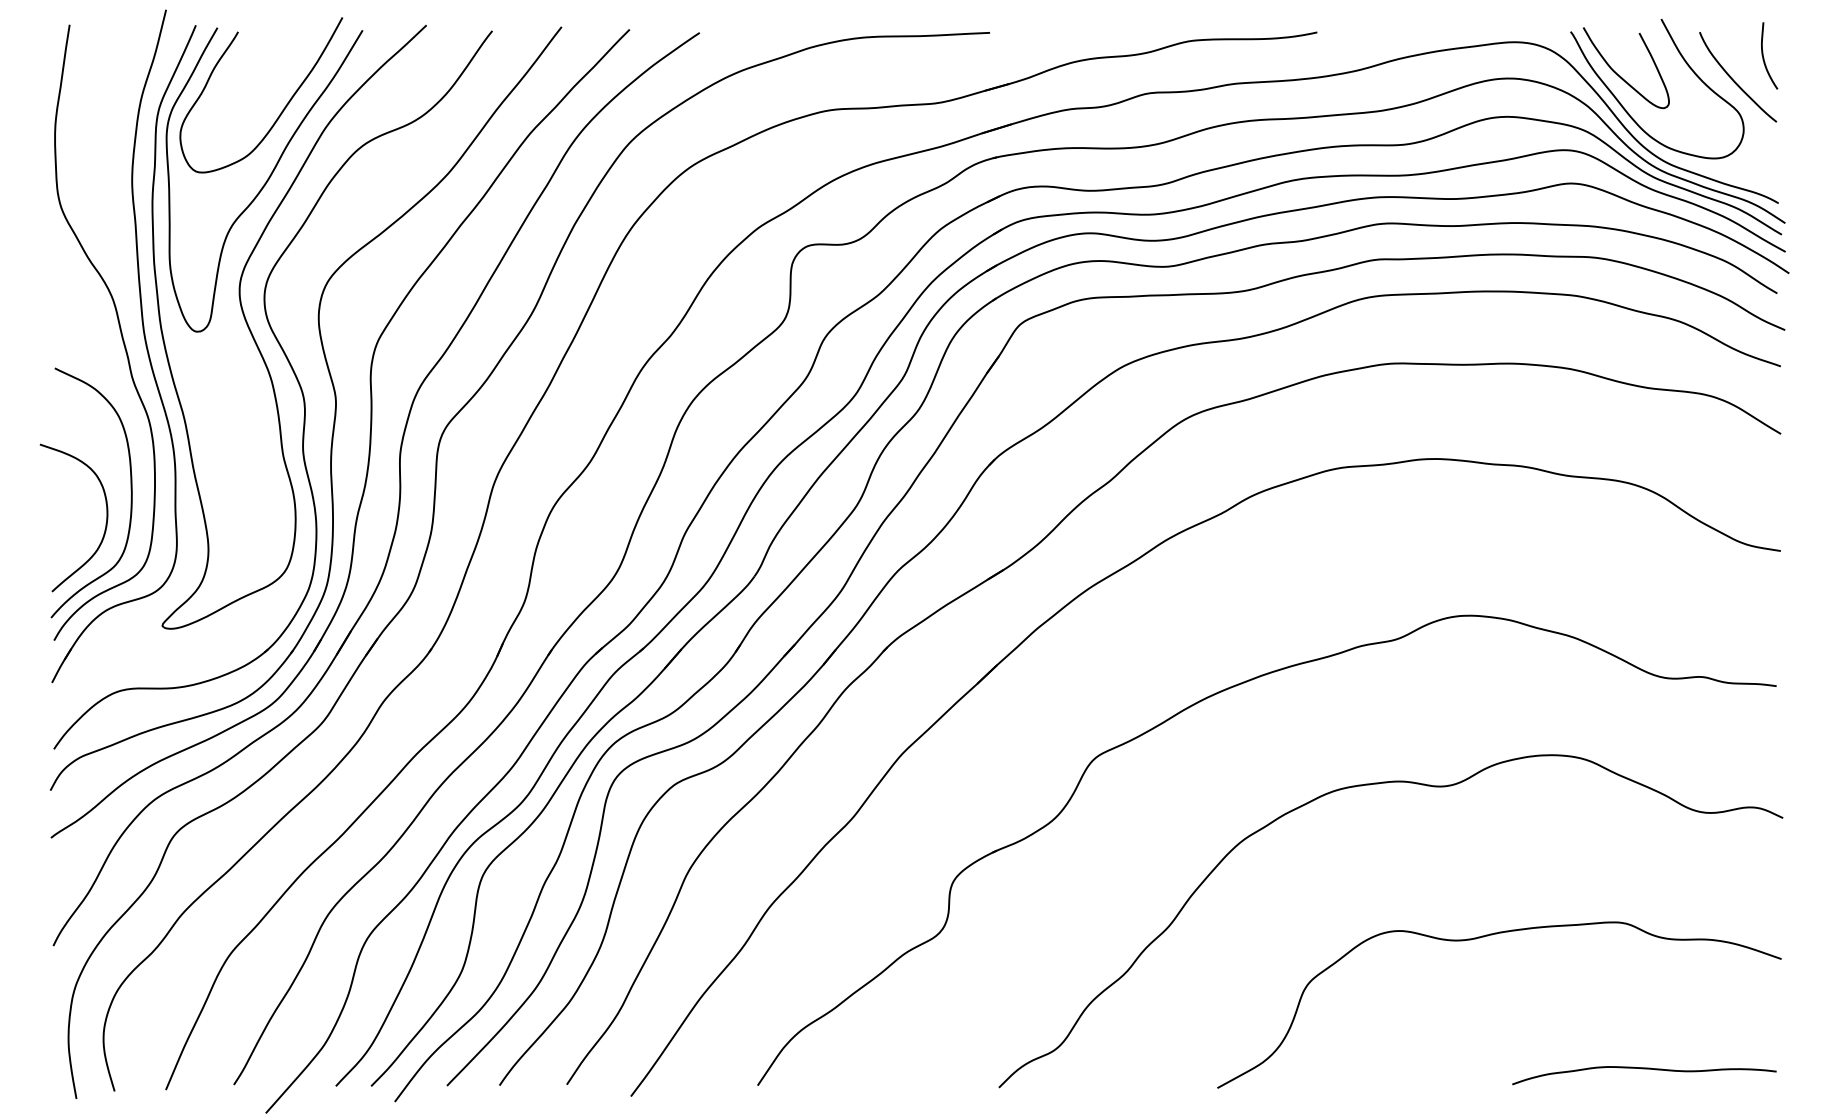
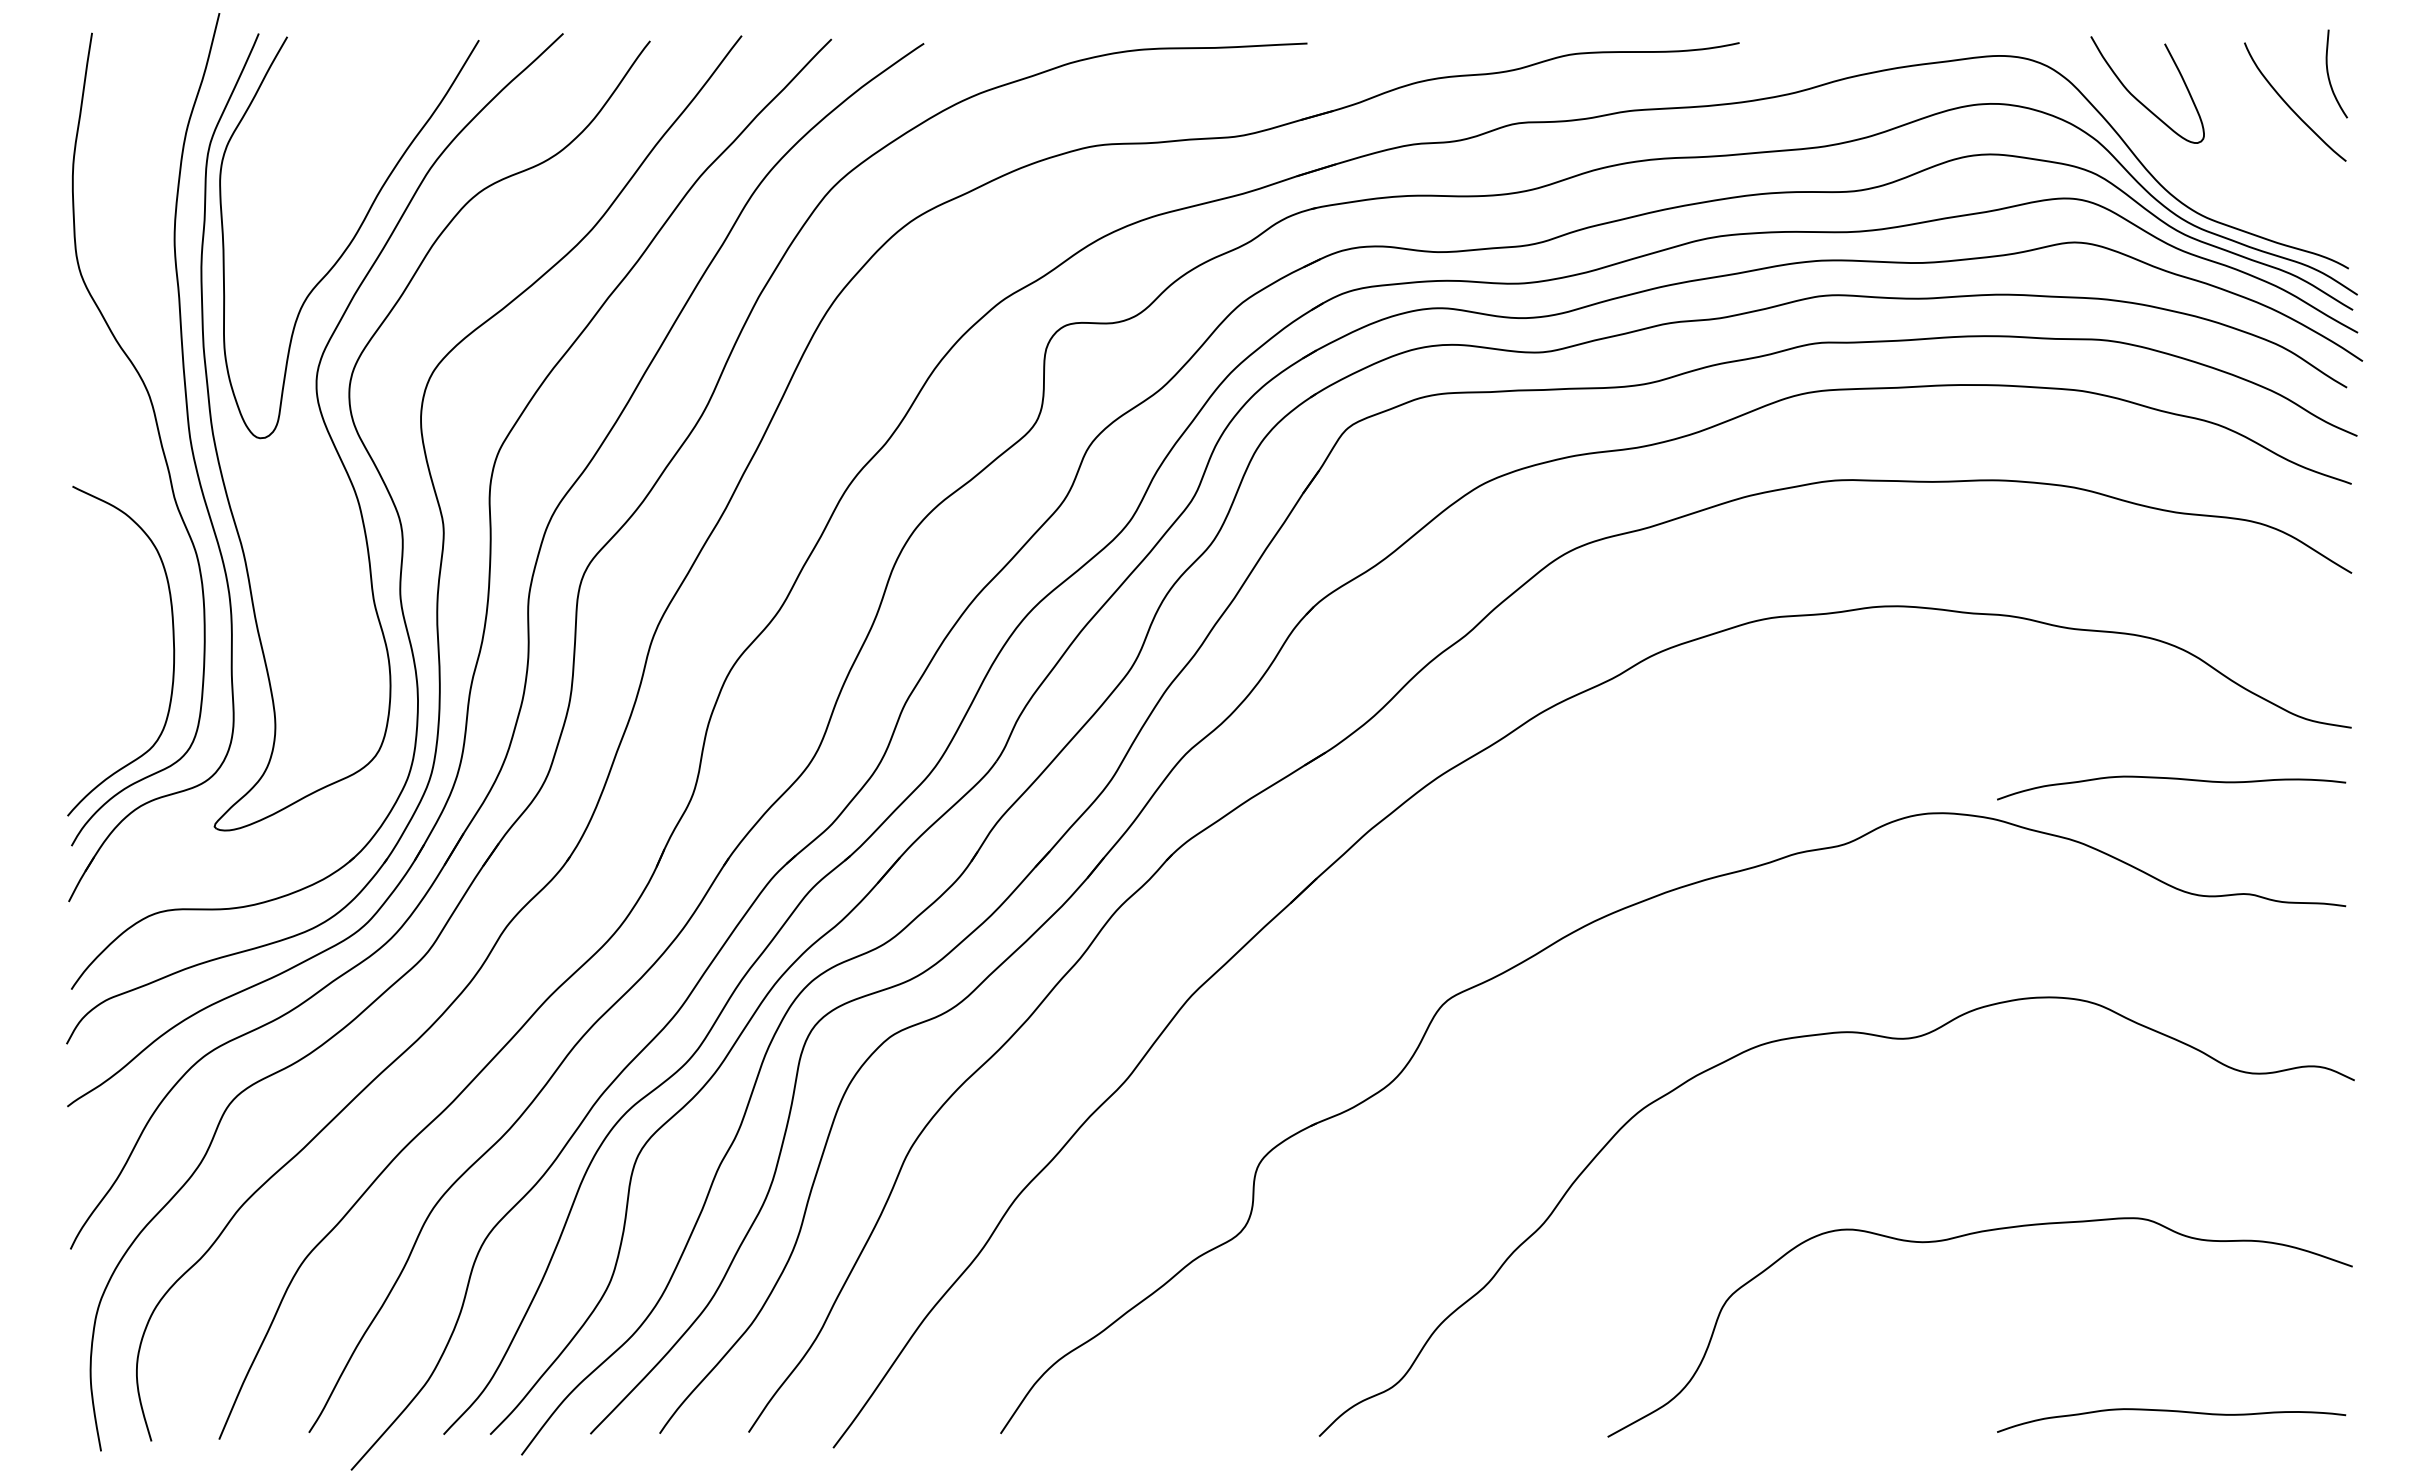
curve: (283, 108) -> (374, 143), removed
curve: (1629, 113) -> (2151, 150), removed
curve: (105, 523) -> (139, 691), removed
curve: (1644, 590) -> (2171, 779), added

